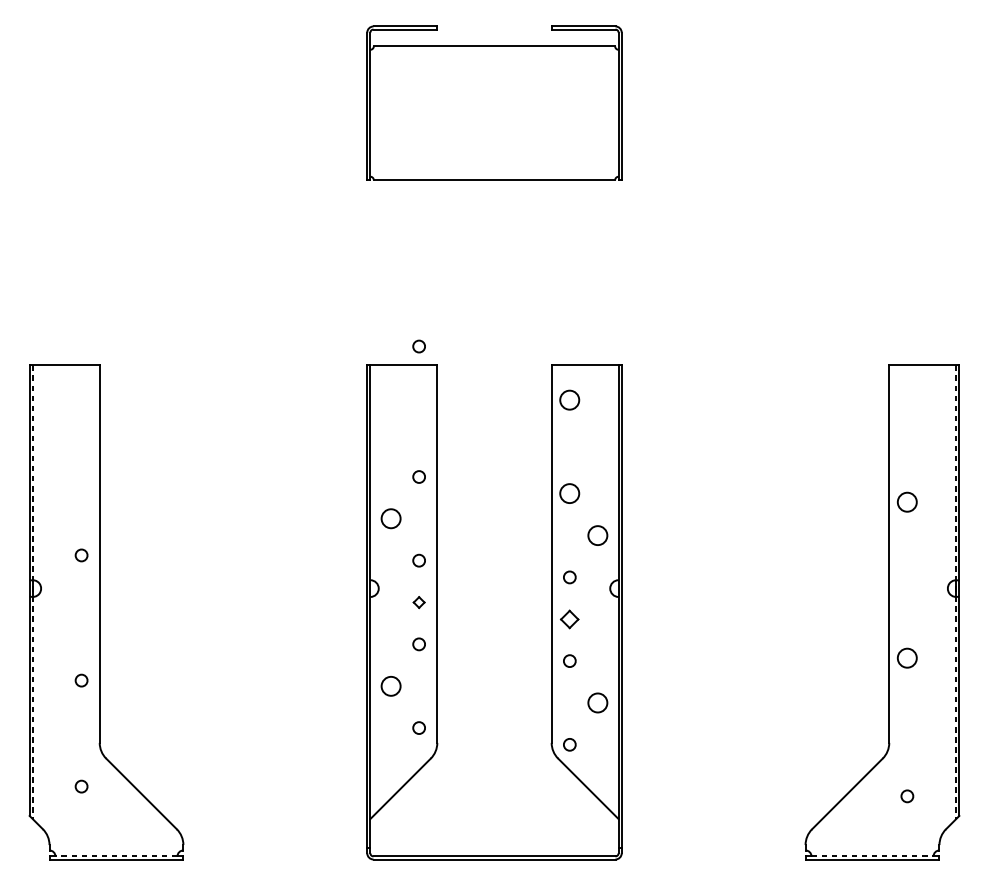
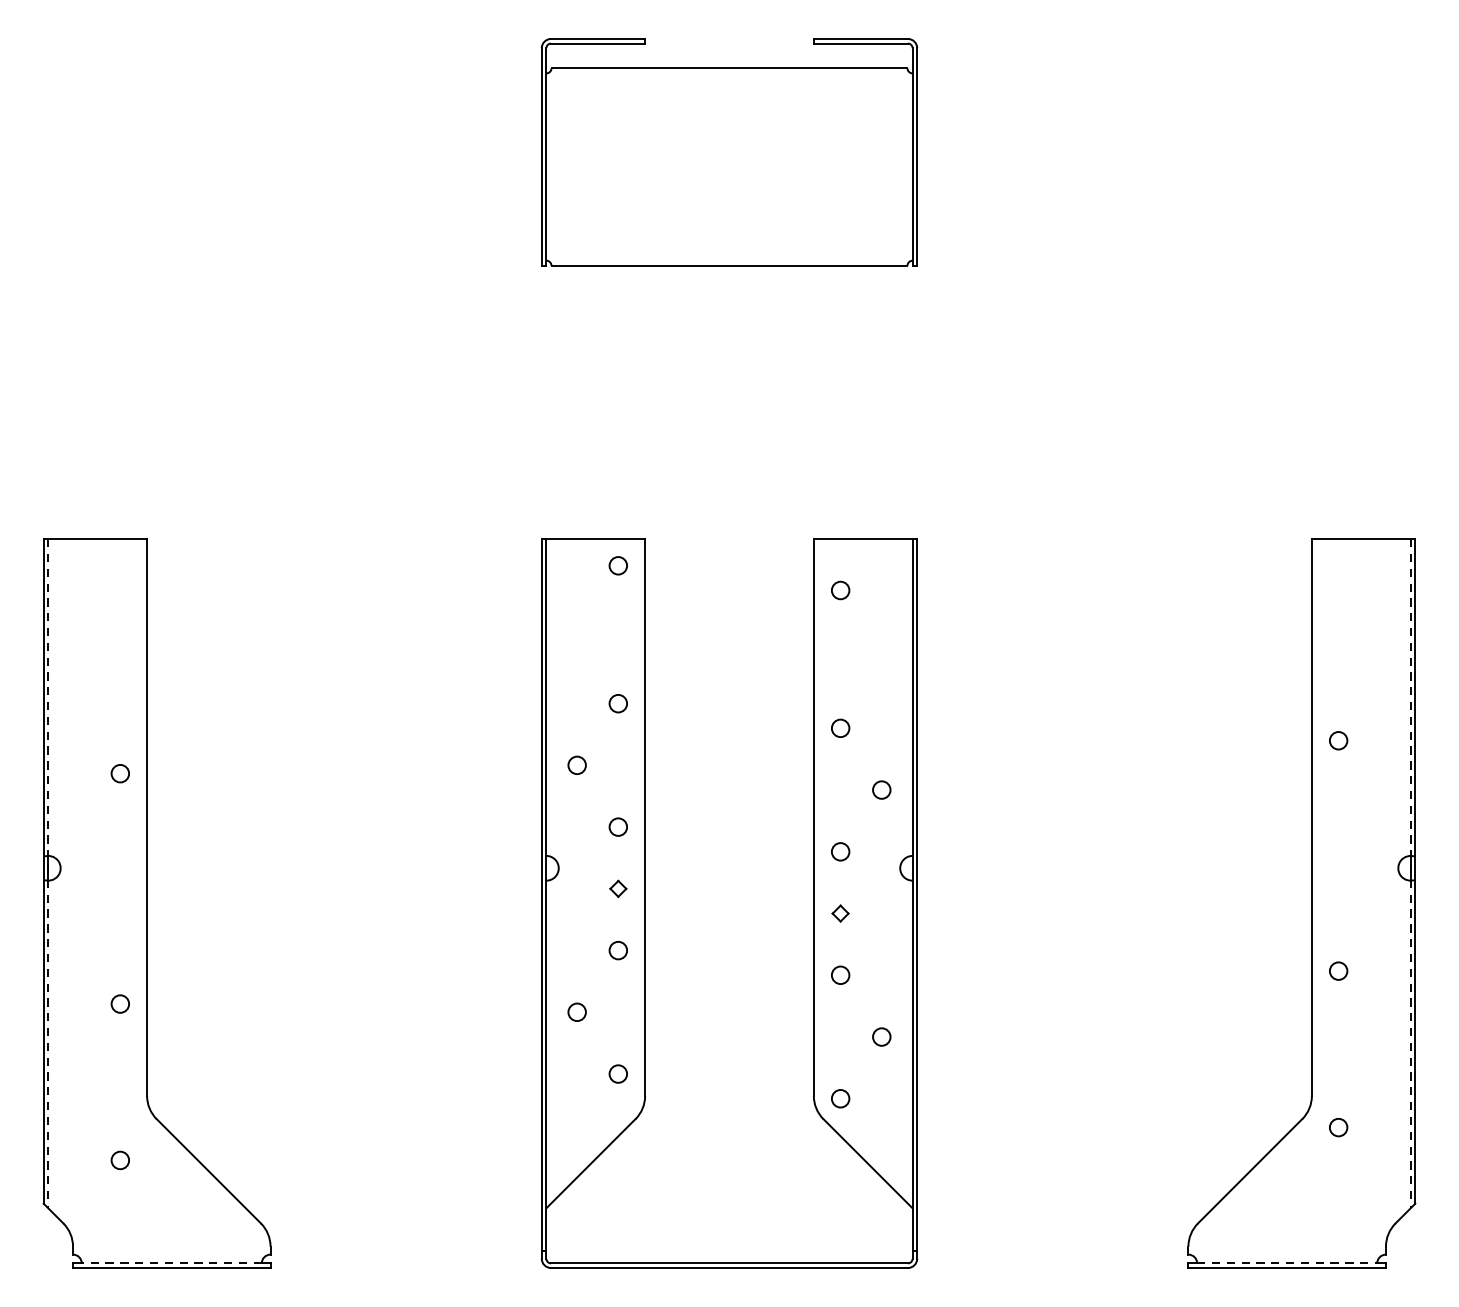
circle: (418, 346) -> (617, 565), moved
circle: (569, 400) -> (840, 590), size x0.62
circle: (569, 493) -> (840, 728), size x0.62
circle: (907, 501) -> (1338, 739), size x0.62
circle: (391, 518) -> (577, 764), size x0.62
circle: (597, 535) -> (881, 789), size x0.62
circle: (81, 555) -> (120, 773), moved
part: (569, 618) -> (840, 912), size x0.62
circle: (907, 658) -> (1338, 971), size x0.62
circle: (391, 685) -> (577, 1011), size x0.62
circle: (597, 702) -> (881, 1036), size x0.62
circle: (907, 796) -> (1338, 1127), moved

